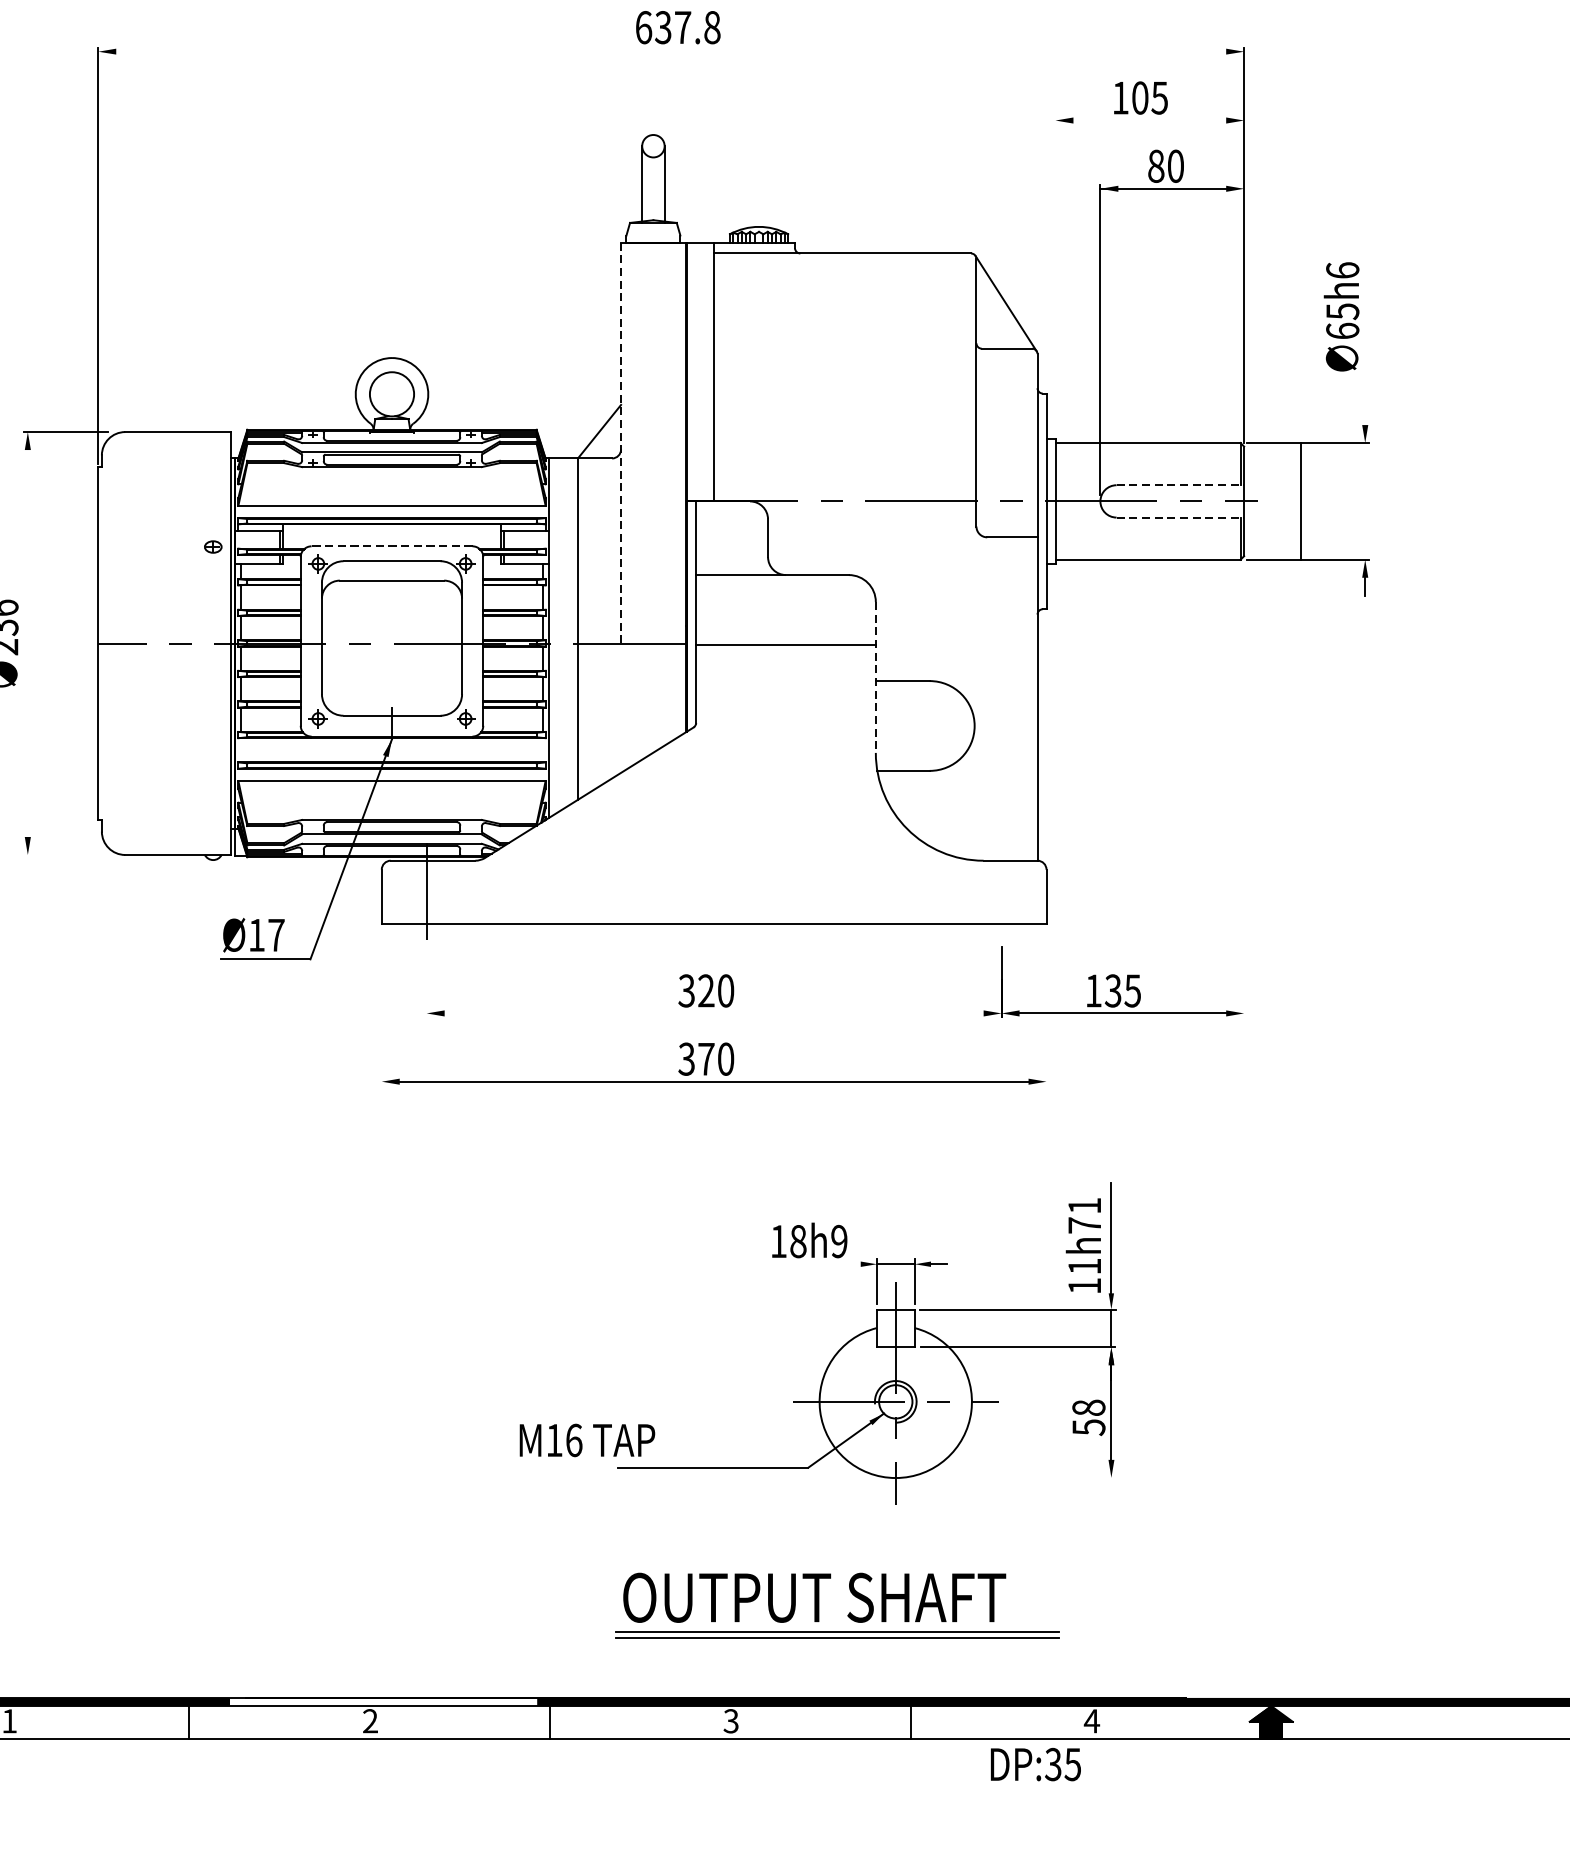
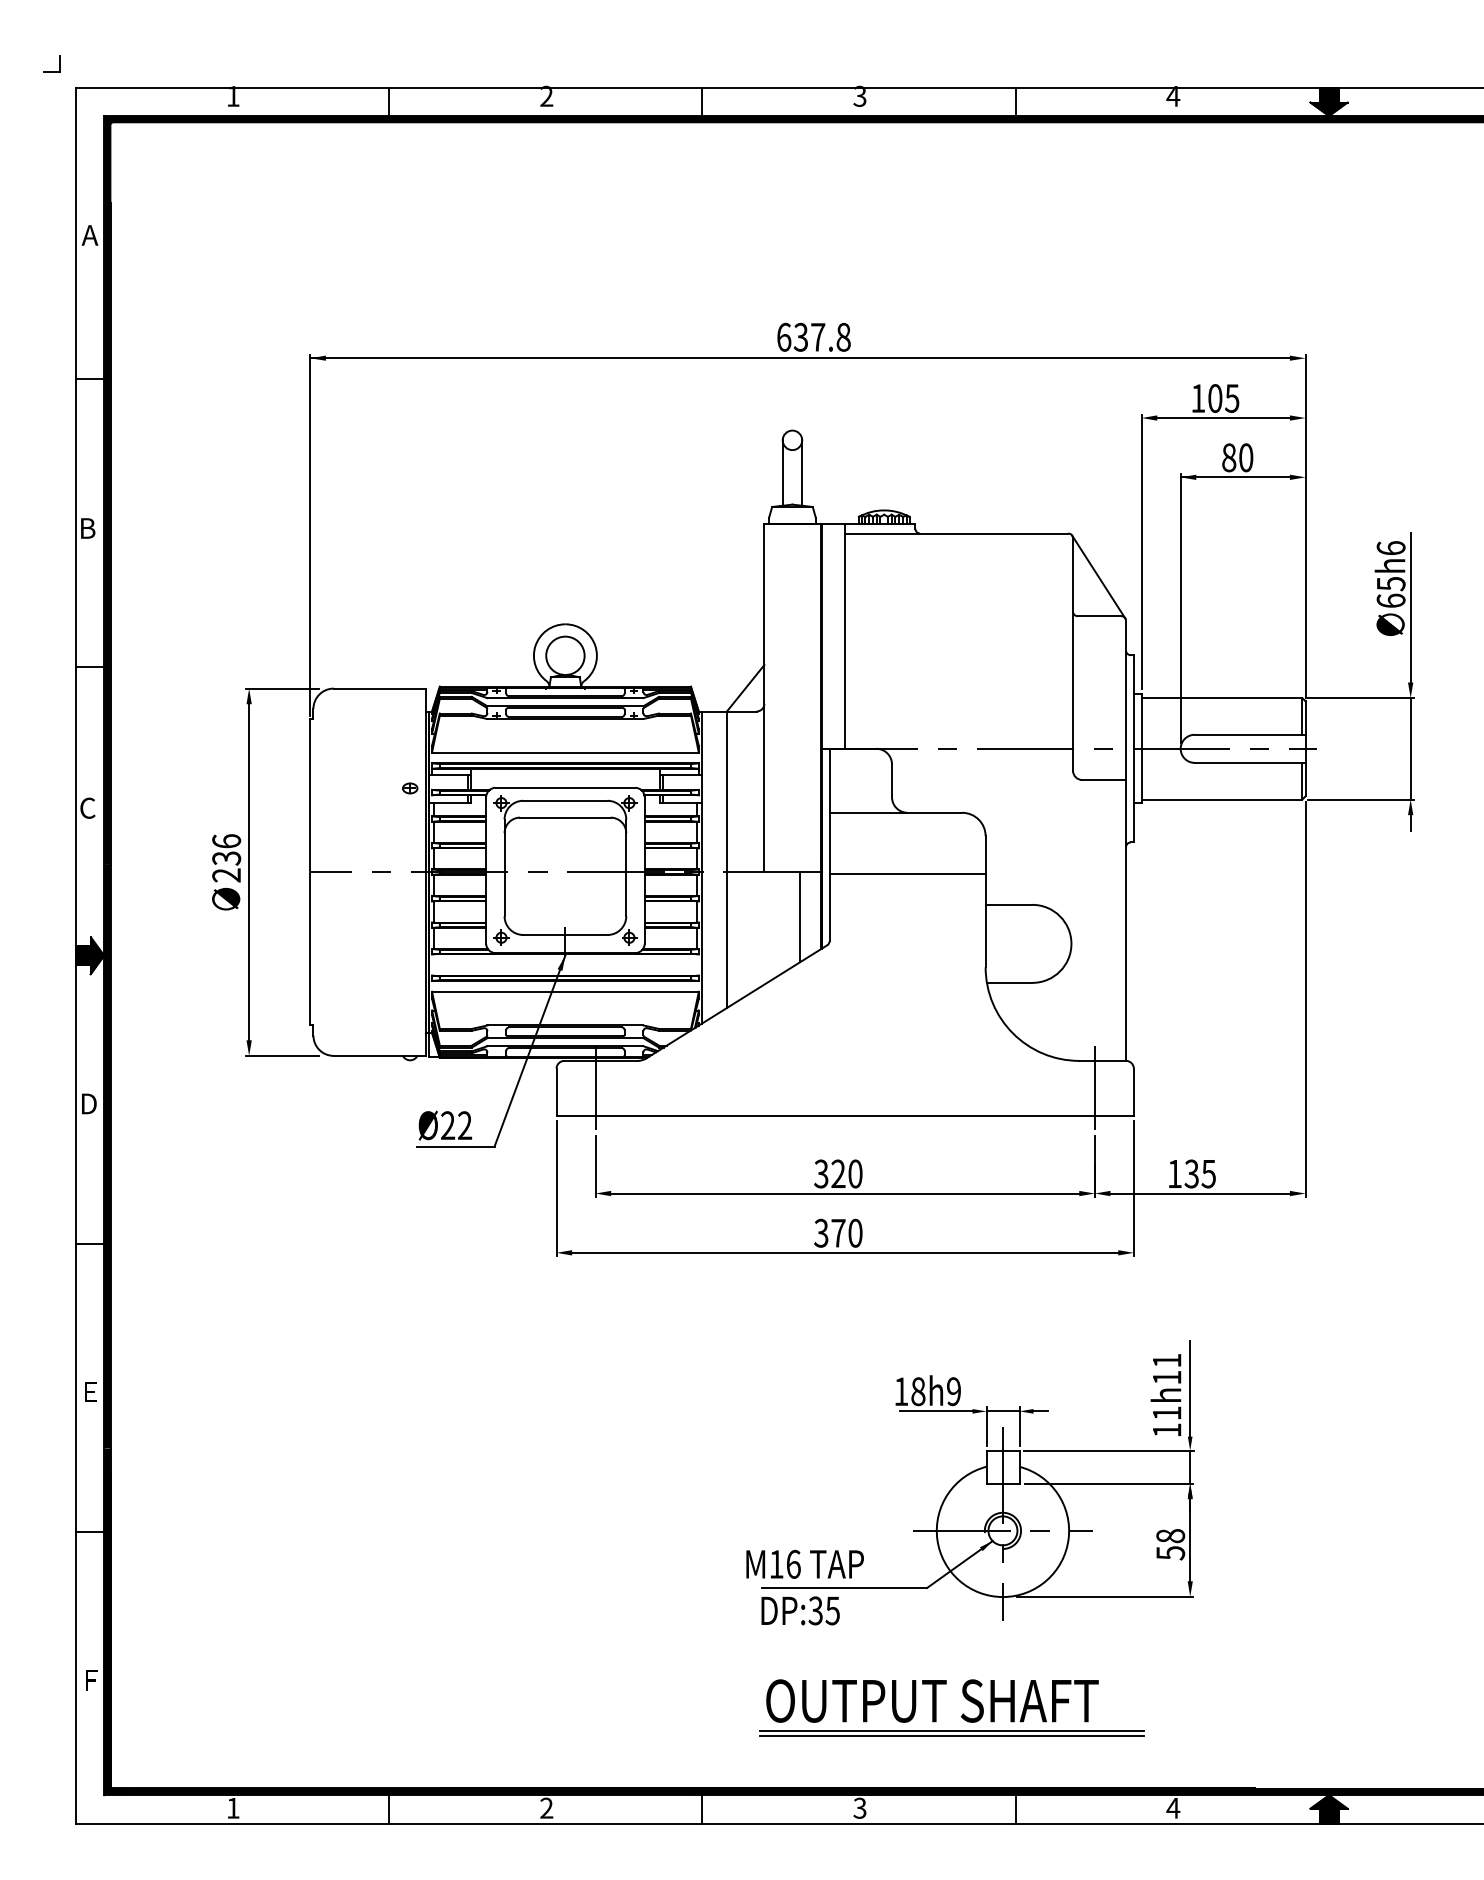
line: (661, 51) -> (799, 358), added
line: (1149, 121) -> (1223, 418), added
line: (1055, 274) -> (1141, 551), added
line: (1365, 338) -> (1410, 607), added
line: (621, 443) -> (764, 698), dashed -> solid
line: (1180, 484) -> (1250, 734), dashed -> solid
line: (1300, 501) -> (1410, 748), moved
line: (1180, 517) -> (1250, 762), dashed -> solid
line: (392, 545) -> (565, 787), dashed -> solid
line: (28, 643) -> (249, 872), added
line: (875, 677) -> (985, 901), dashed -> solid
line: (662, 695) -> (800, 917), added
line: (1244, 788) -> (1305, 998), added
line: (66, 854) -> (282, 1055), added
line: (1001, 891) -> (1094, 1087), added
text: (266, 935) -> (456, 1125), Ø17 -> Ø22
line: (426, 981) -> (595, 1165), added
line: (381, 1006) -> (556, 1187), added
line: (1046, 1006) -> (1133, 1187), added
line: (714, 1013) -> (845, 1193), added
text: (1085, 1225) -> (1167, 1377), 11h71 -> 11h11
line: (818, 1264) -> (935, 1411), added
text: (586, 1440) -> (804, 1564), moved
line: (1012, 1477) -> (1104, 1596), added
fill: (382, 1701) -> (557, 1791), added
text: (1035, 1764) -> (800, 1610), moved

